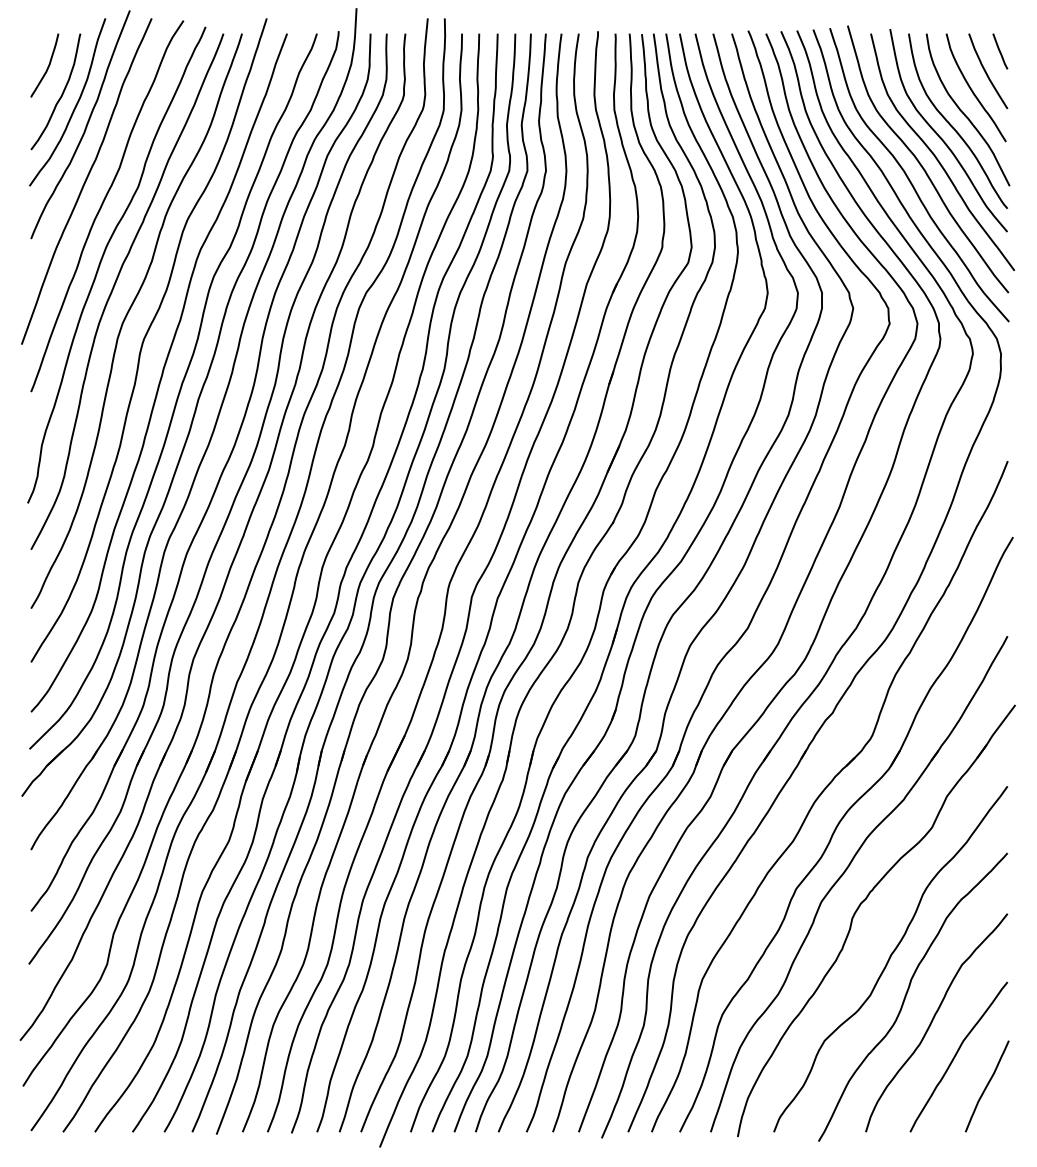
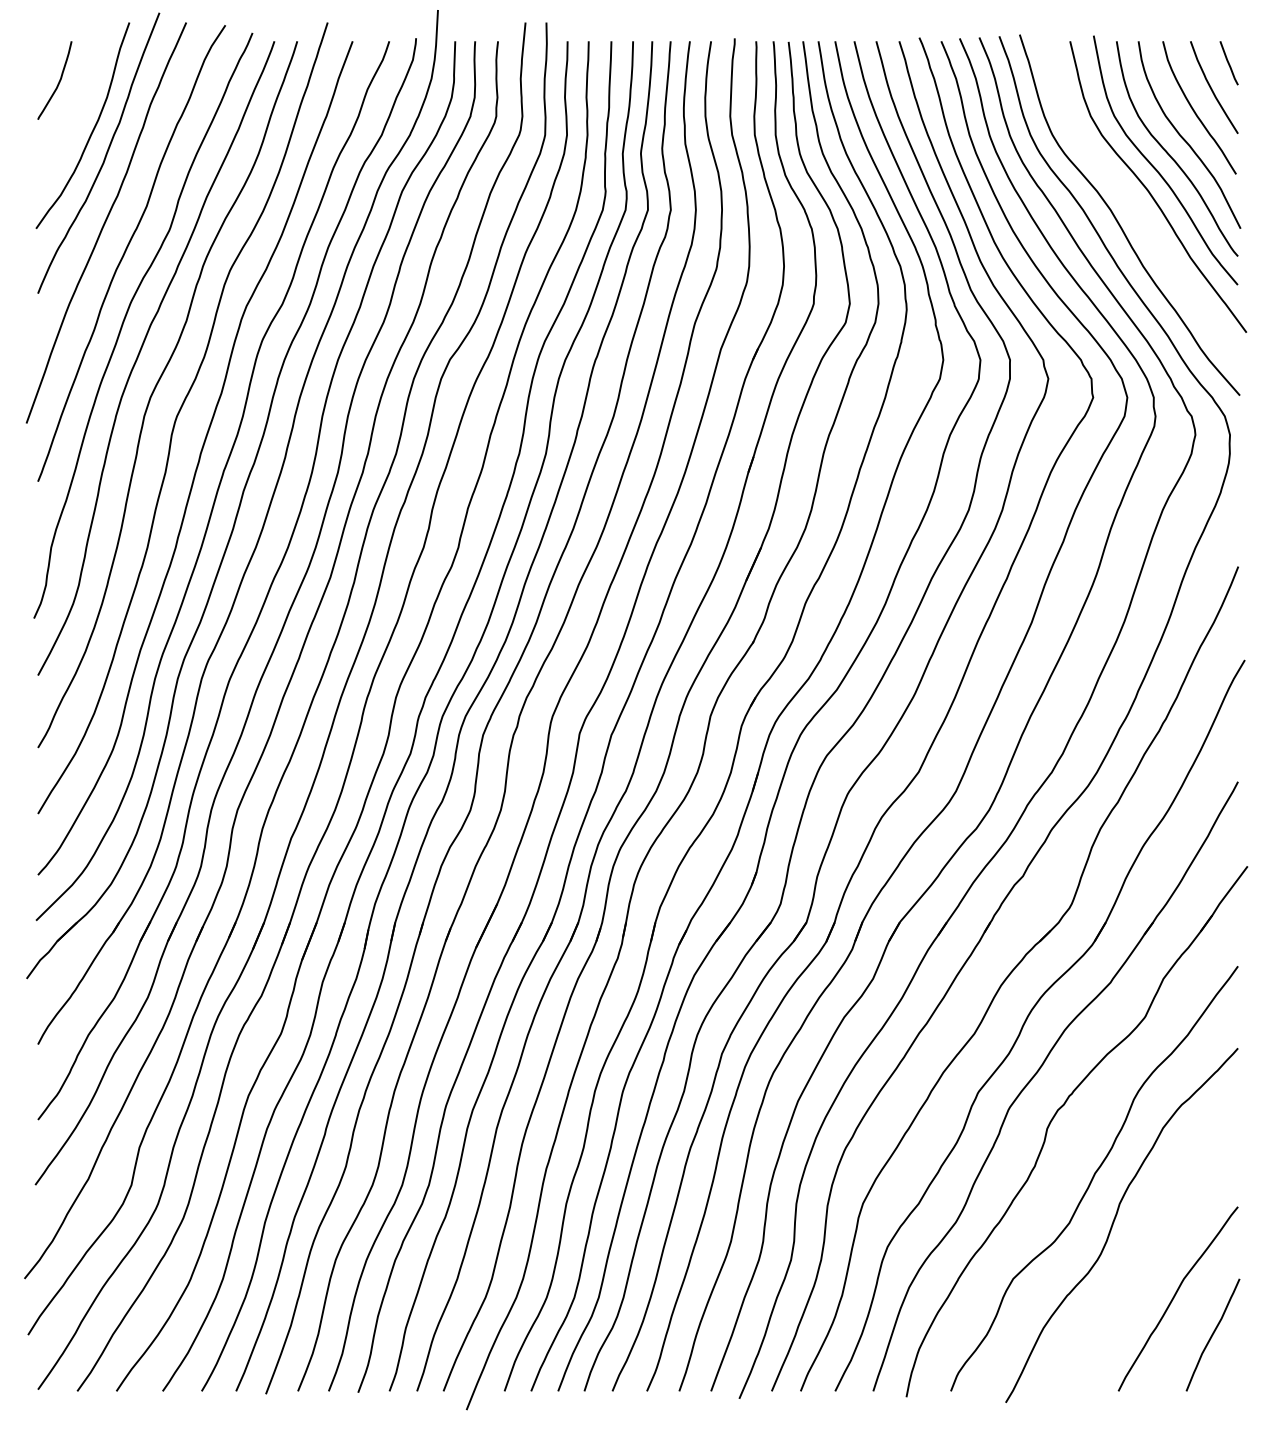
curve: (61, 93) -> (75, 114), removed
curve: (922, 165) -> (1133, 203), removed
curve: (933, 1020) -> (1146, 1254), removed

